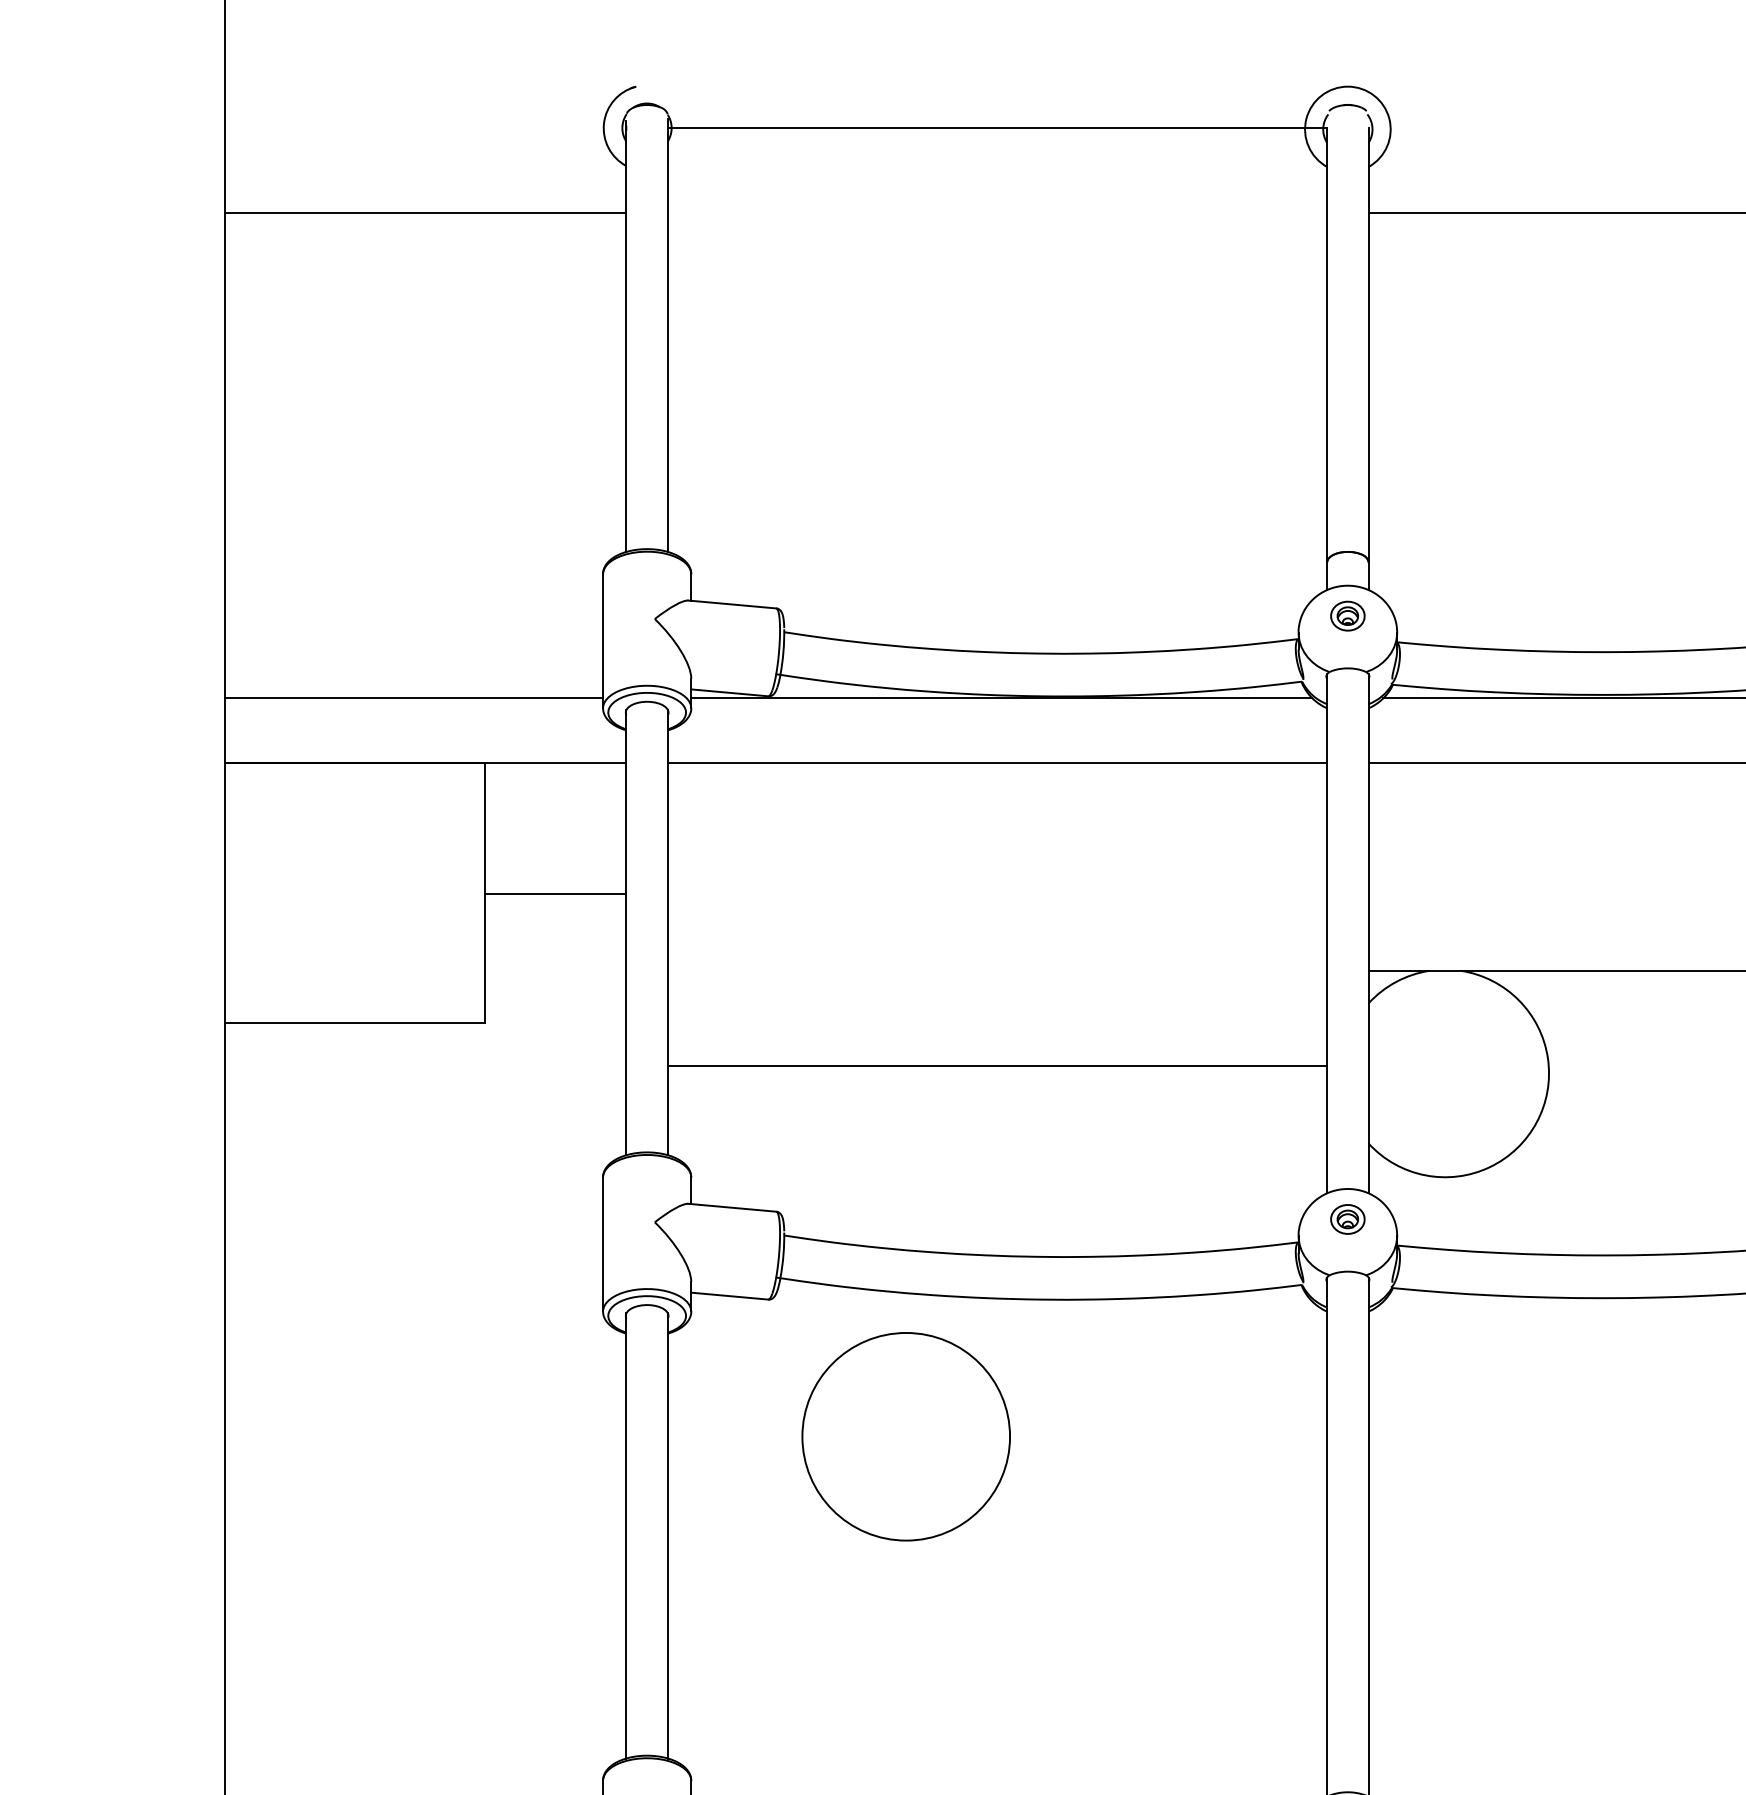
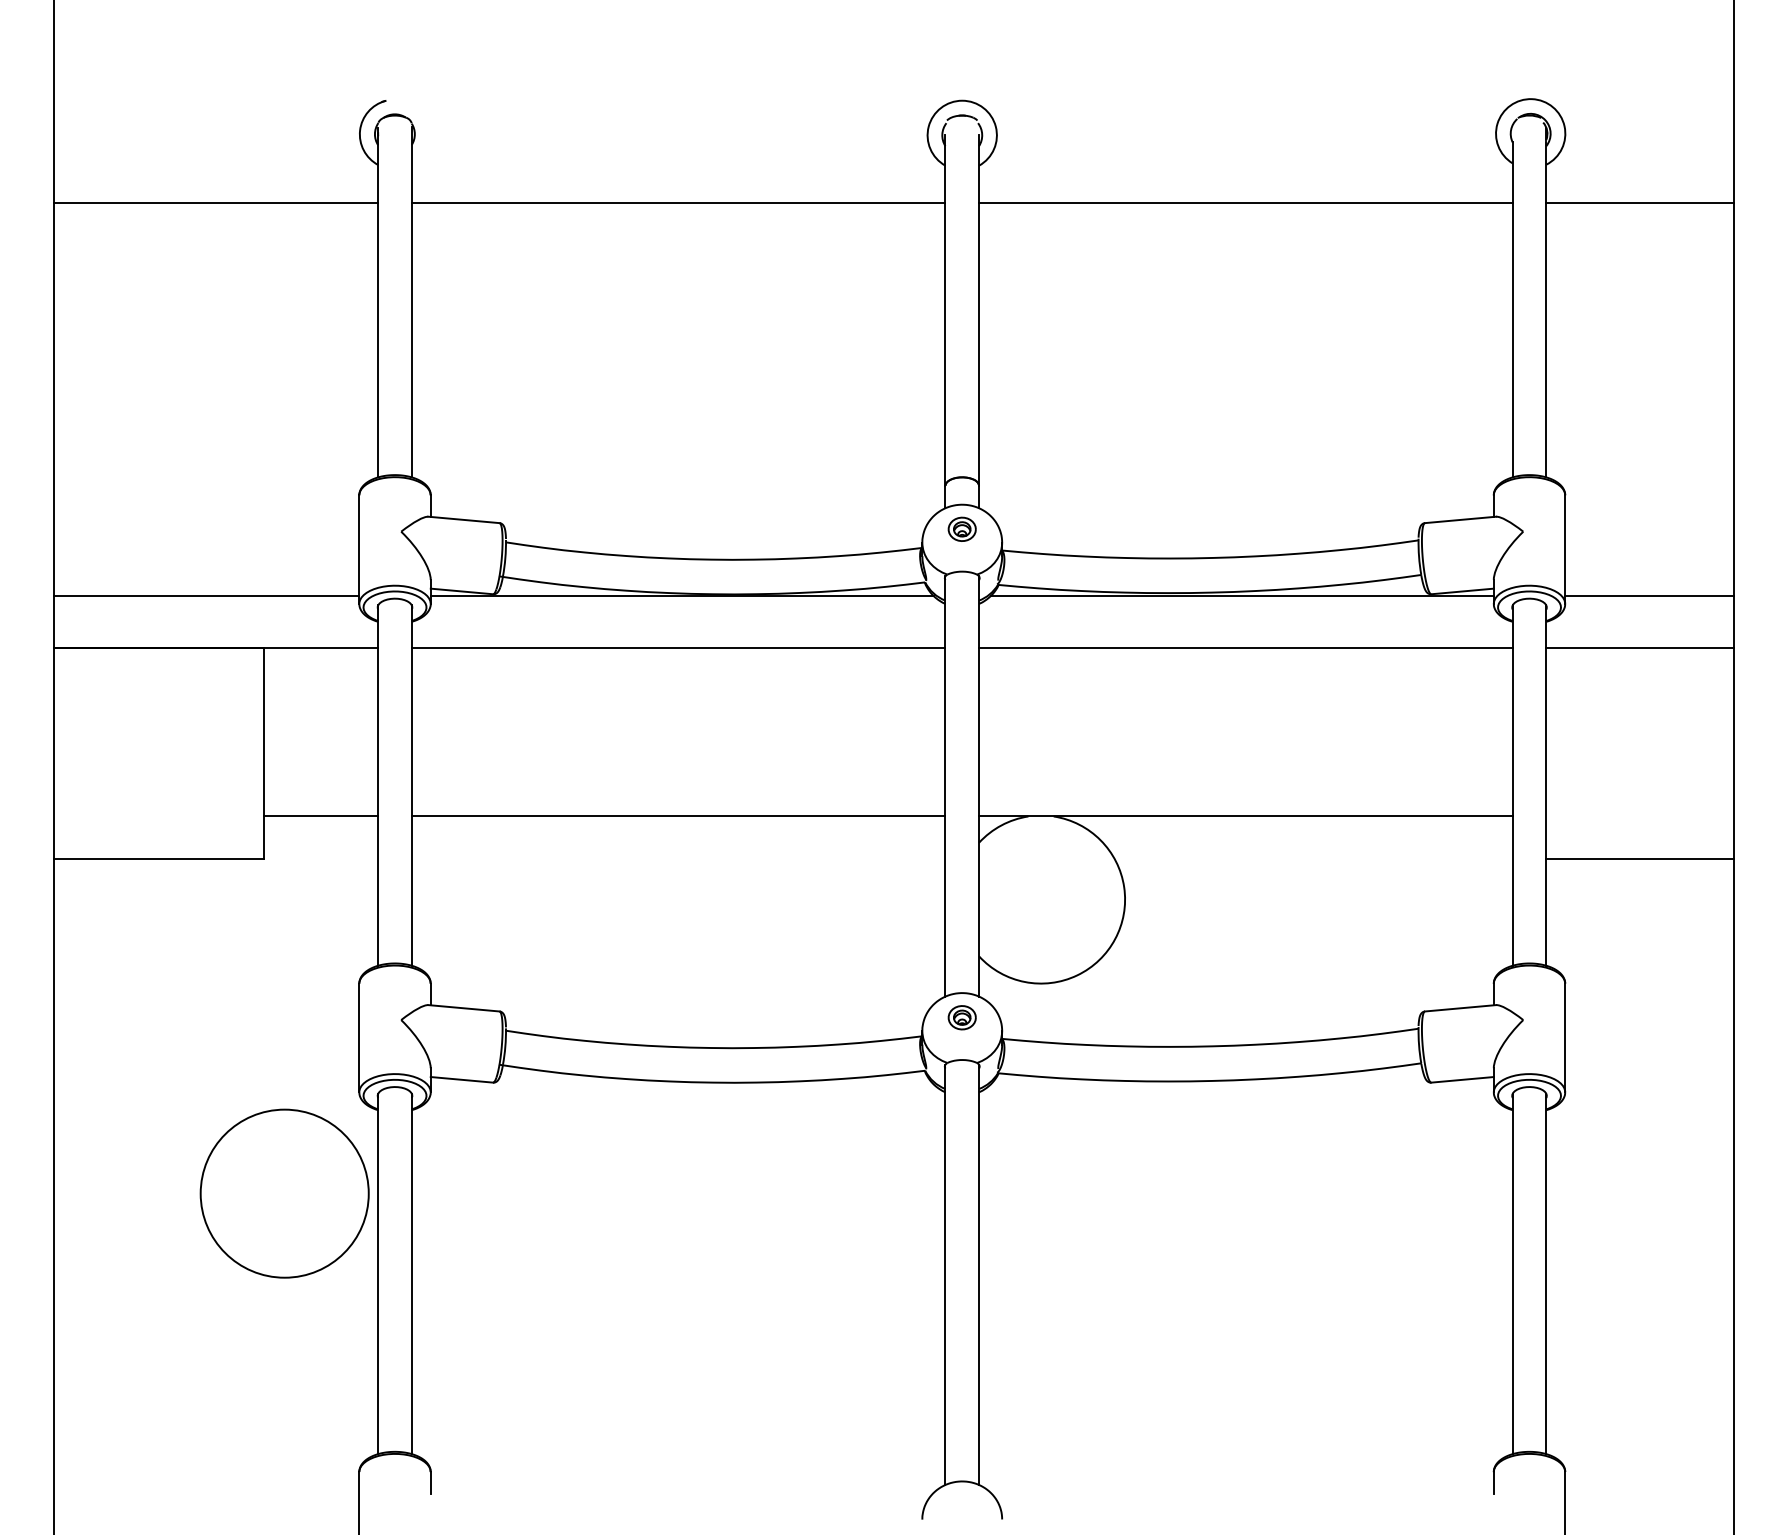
line: (997, 127) -> (678, 202), moved
line: (555, 894) -> (320, 816), moved
line: (997, 1065) -> (678, 816), moved
circle: (905, 1436) -> (284, 1193), moved

